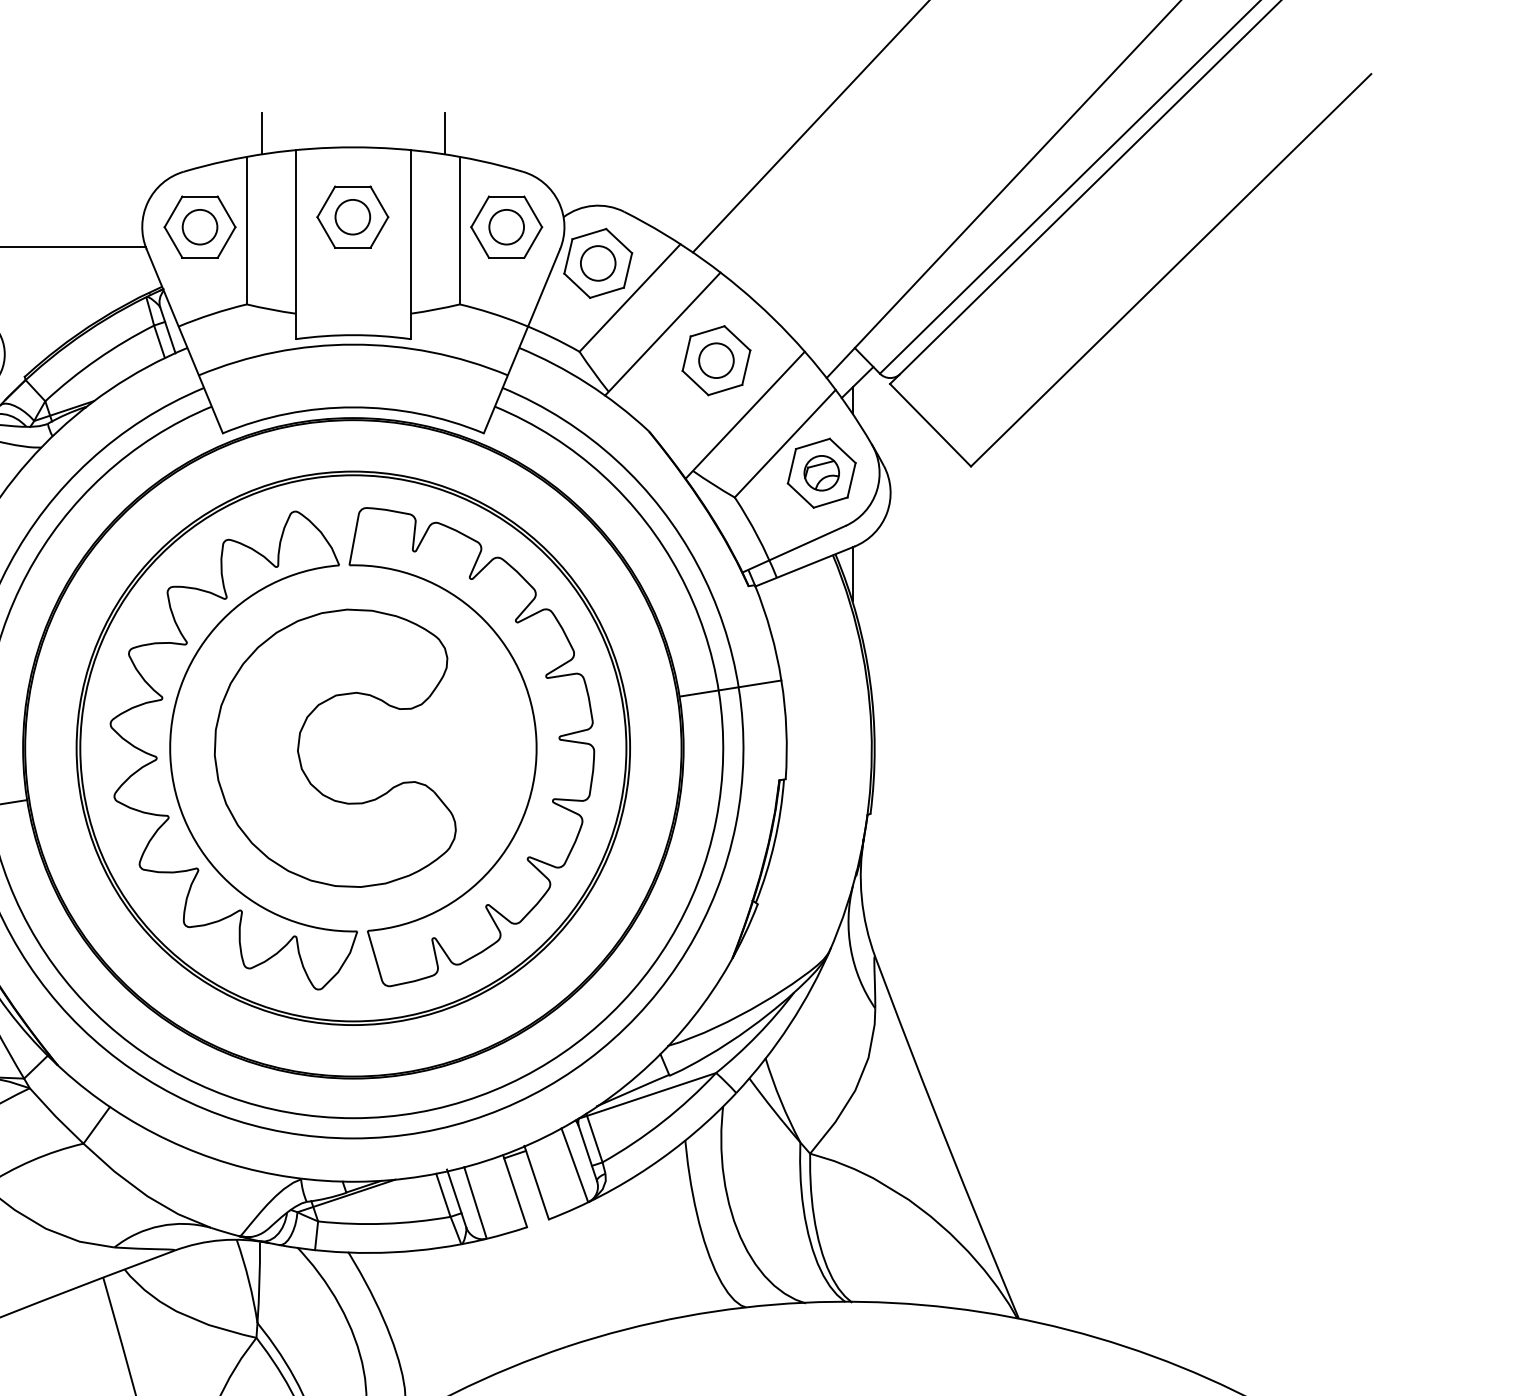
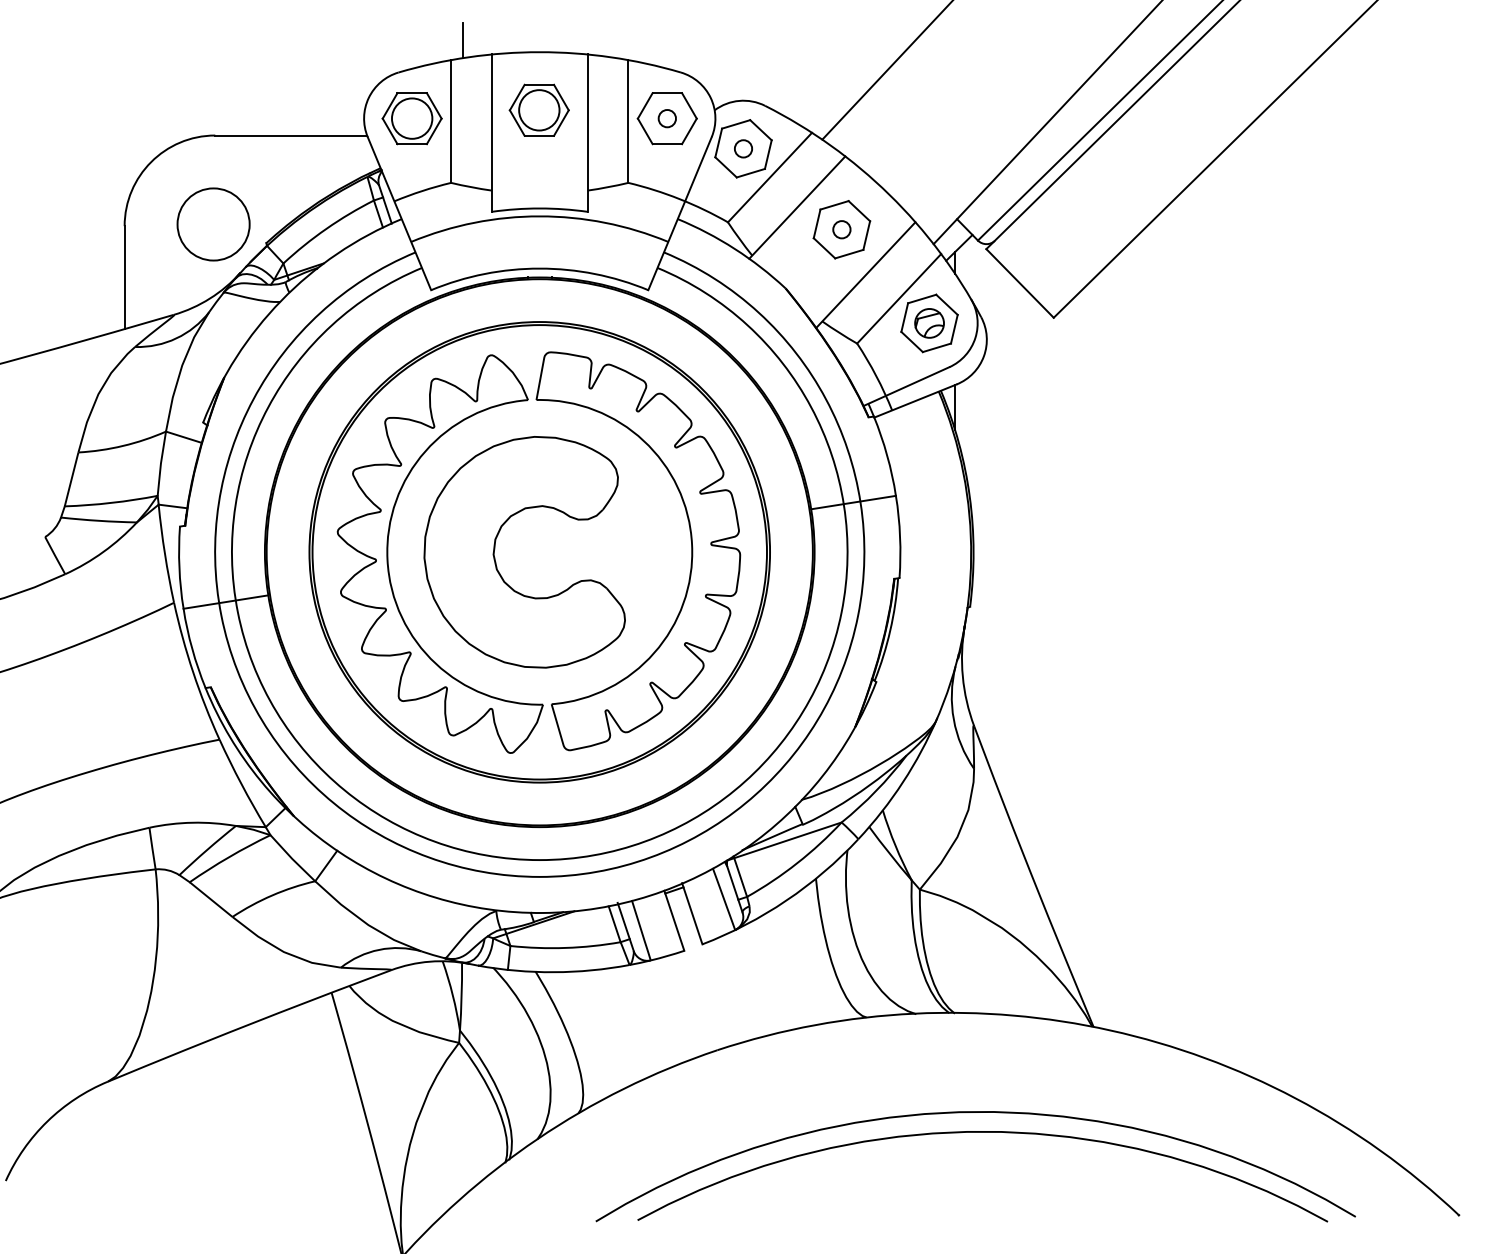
line: (445, 133) -> (616, 40), removed
circle: (351, 216) -> (538, 109), size x1.4
circle: (199, 227) -> (411, 118), size x1.4
circle: (505, 227) -> (666, 118), size x0.6
circle: (598, 263) -> (743, 148), size x0.6
circle: (715, 360) -> (841, 229), size x0.6

